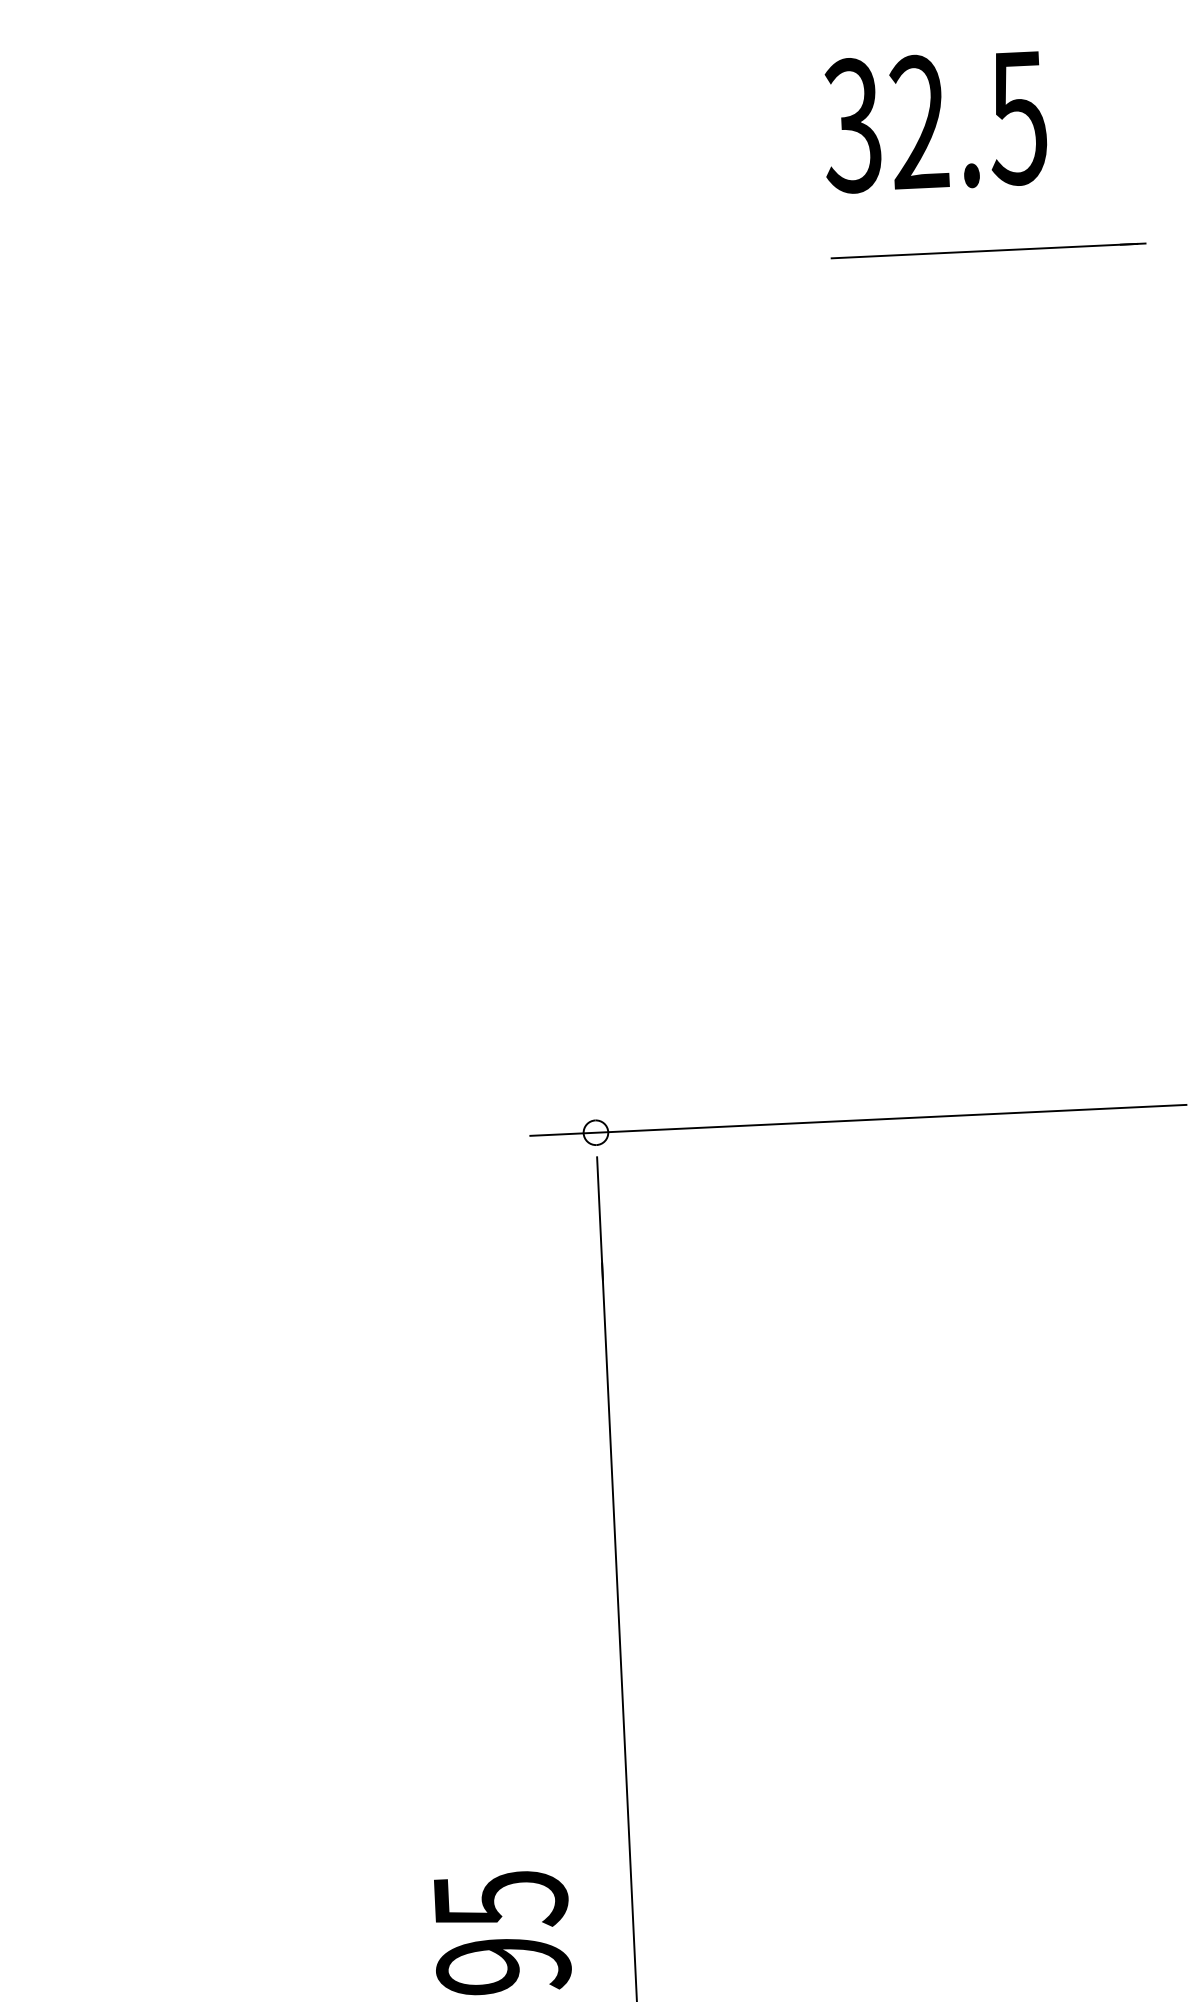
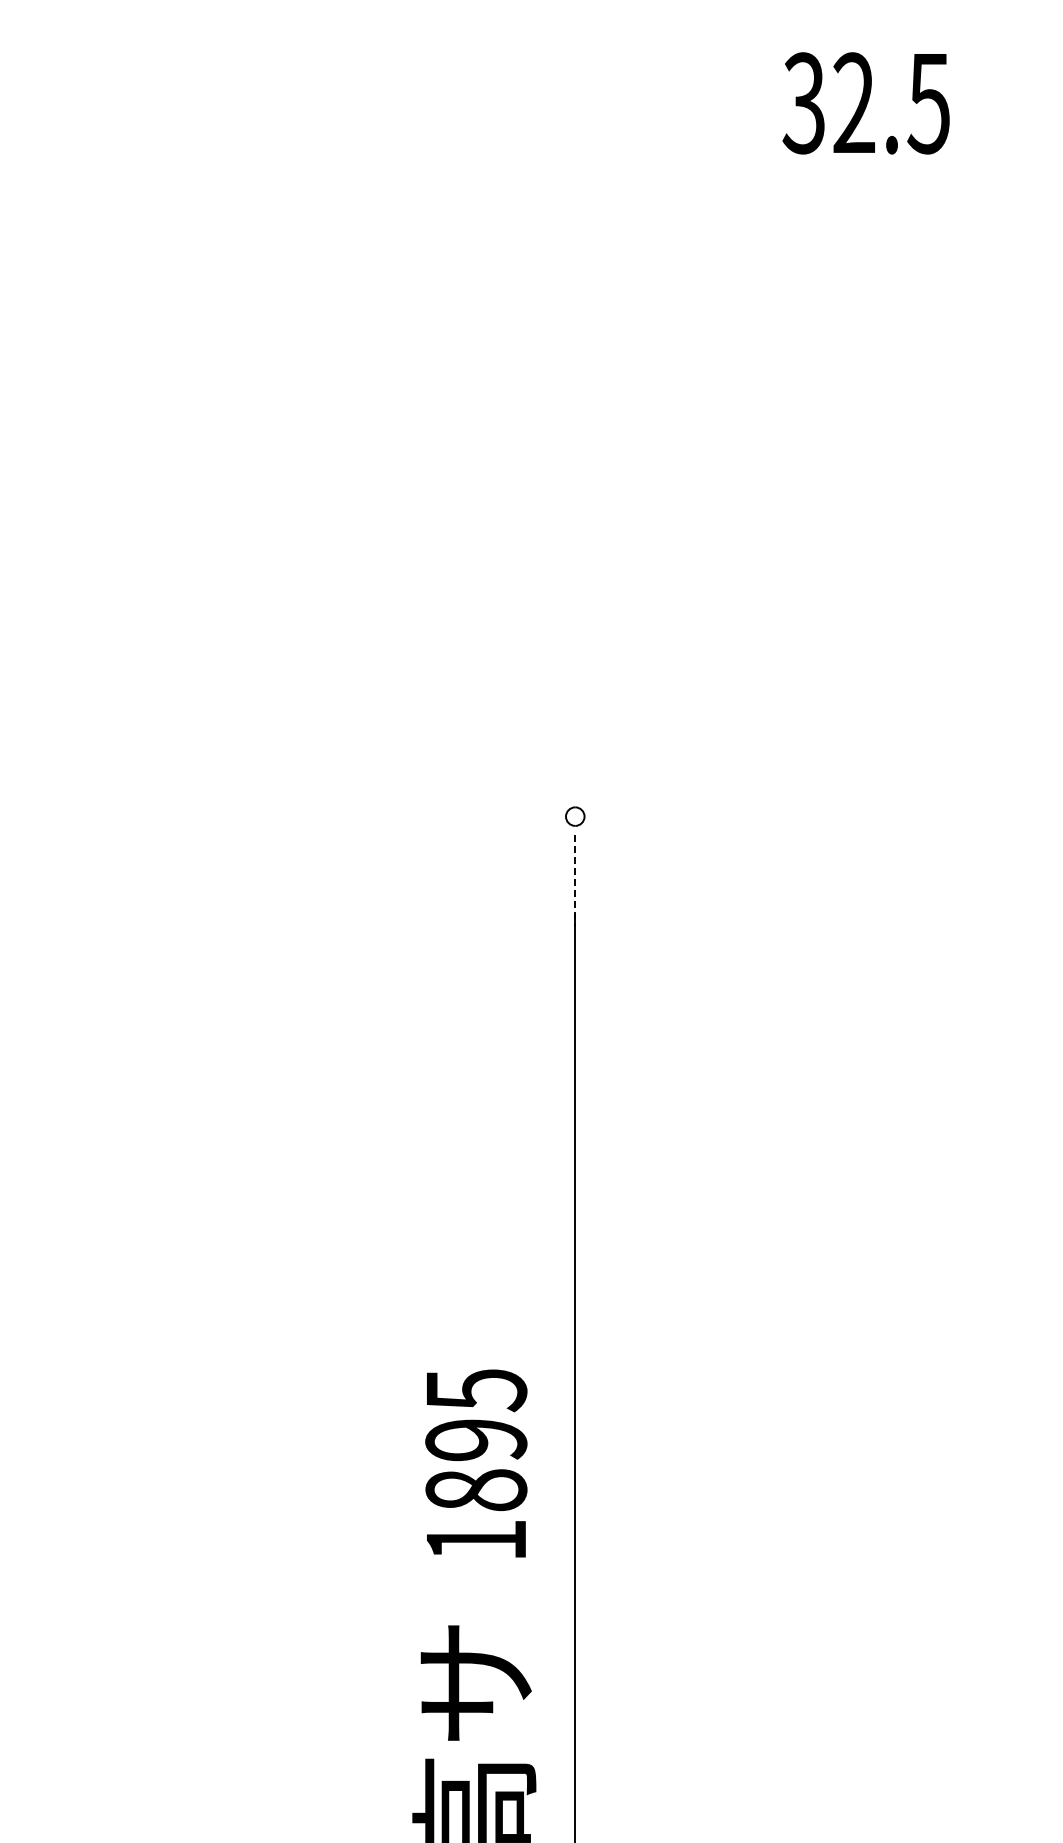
text: (934, 122) -> (865, 103), moved
line: (988, 249) -> (901, 166), removed
line: (857, 1120) -> (772, 816), removed
line: (600, 1218) -> (575, 881), solid -> dashed

